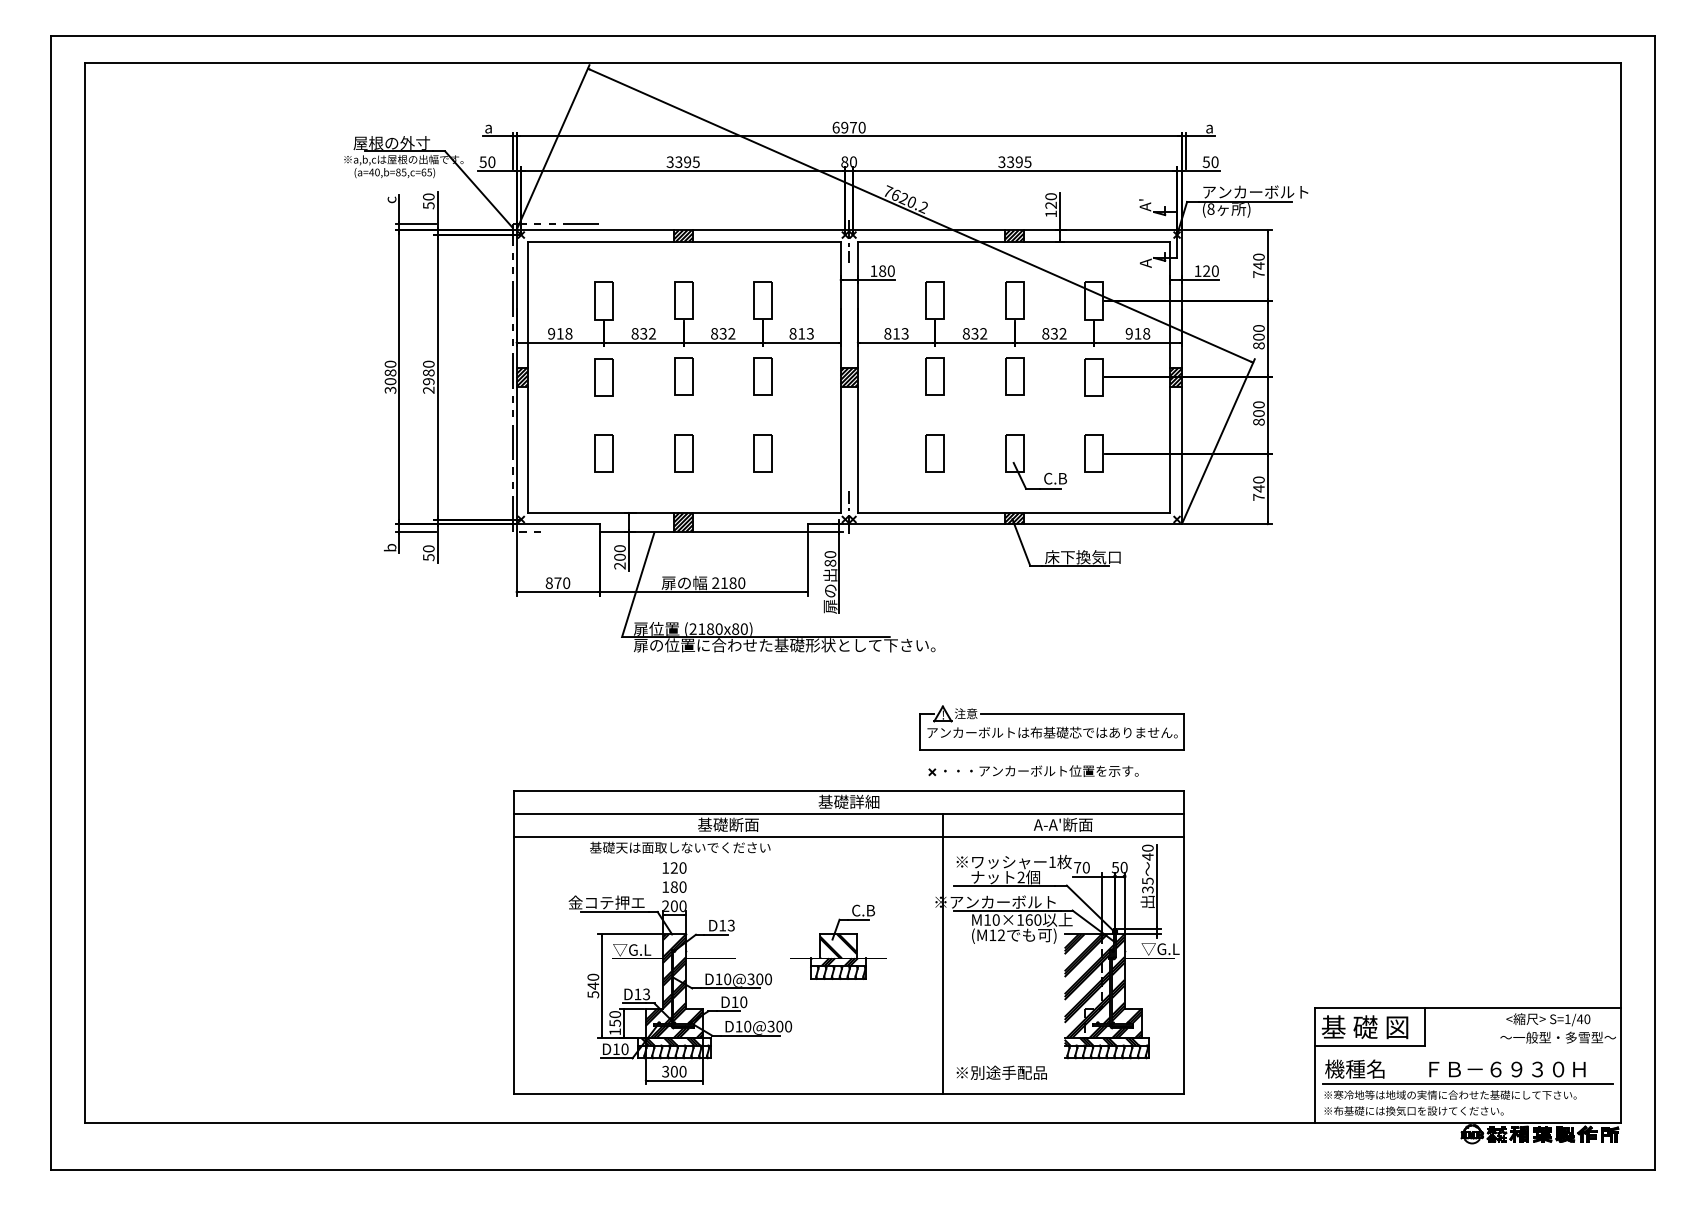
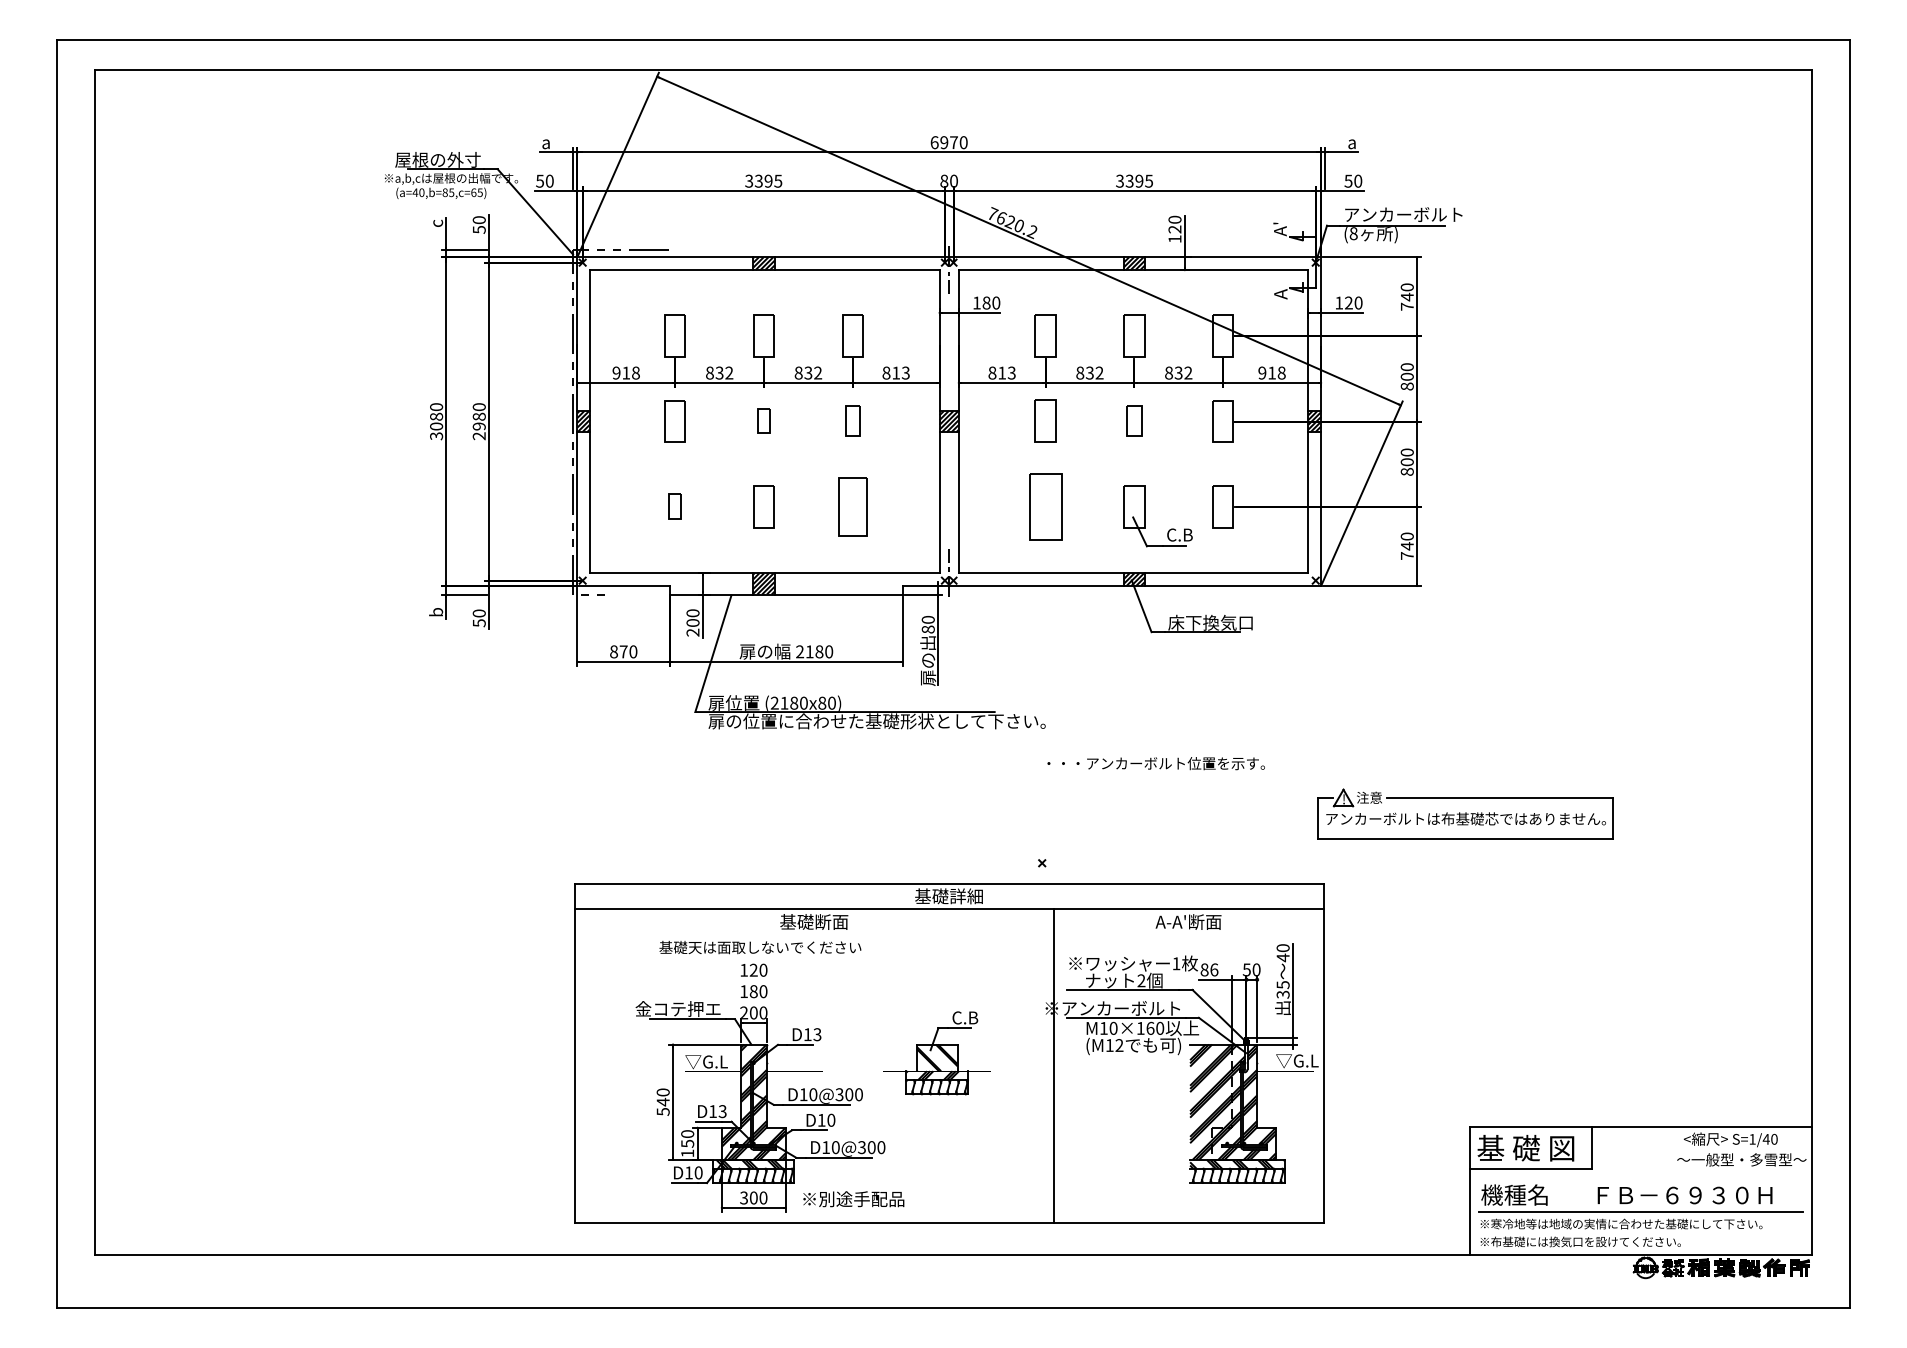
part: (683, 376) -> (764, 420), size x0.6
part: (762, 376) -> (852, 420), size x0.7
part: (1014, 376) -> (1134, 420), size x0.7
part: (603, 453) -> (674, 506), size x0.6
part: (762, 453) -> (852, 506), size x1.4
part: (934, 453) -> (1044, 506), size x1.6
part: (1051, 727) -> (1464, 813), moved
text: (1041, 770) -> (1156, 762), moved
line: (849, 836) -> (949, 935), removed
text: (1081, 867) -> (1208, 969), 70 -> 86
text: (1001, 1072) -> (853, 1198), moved

